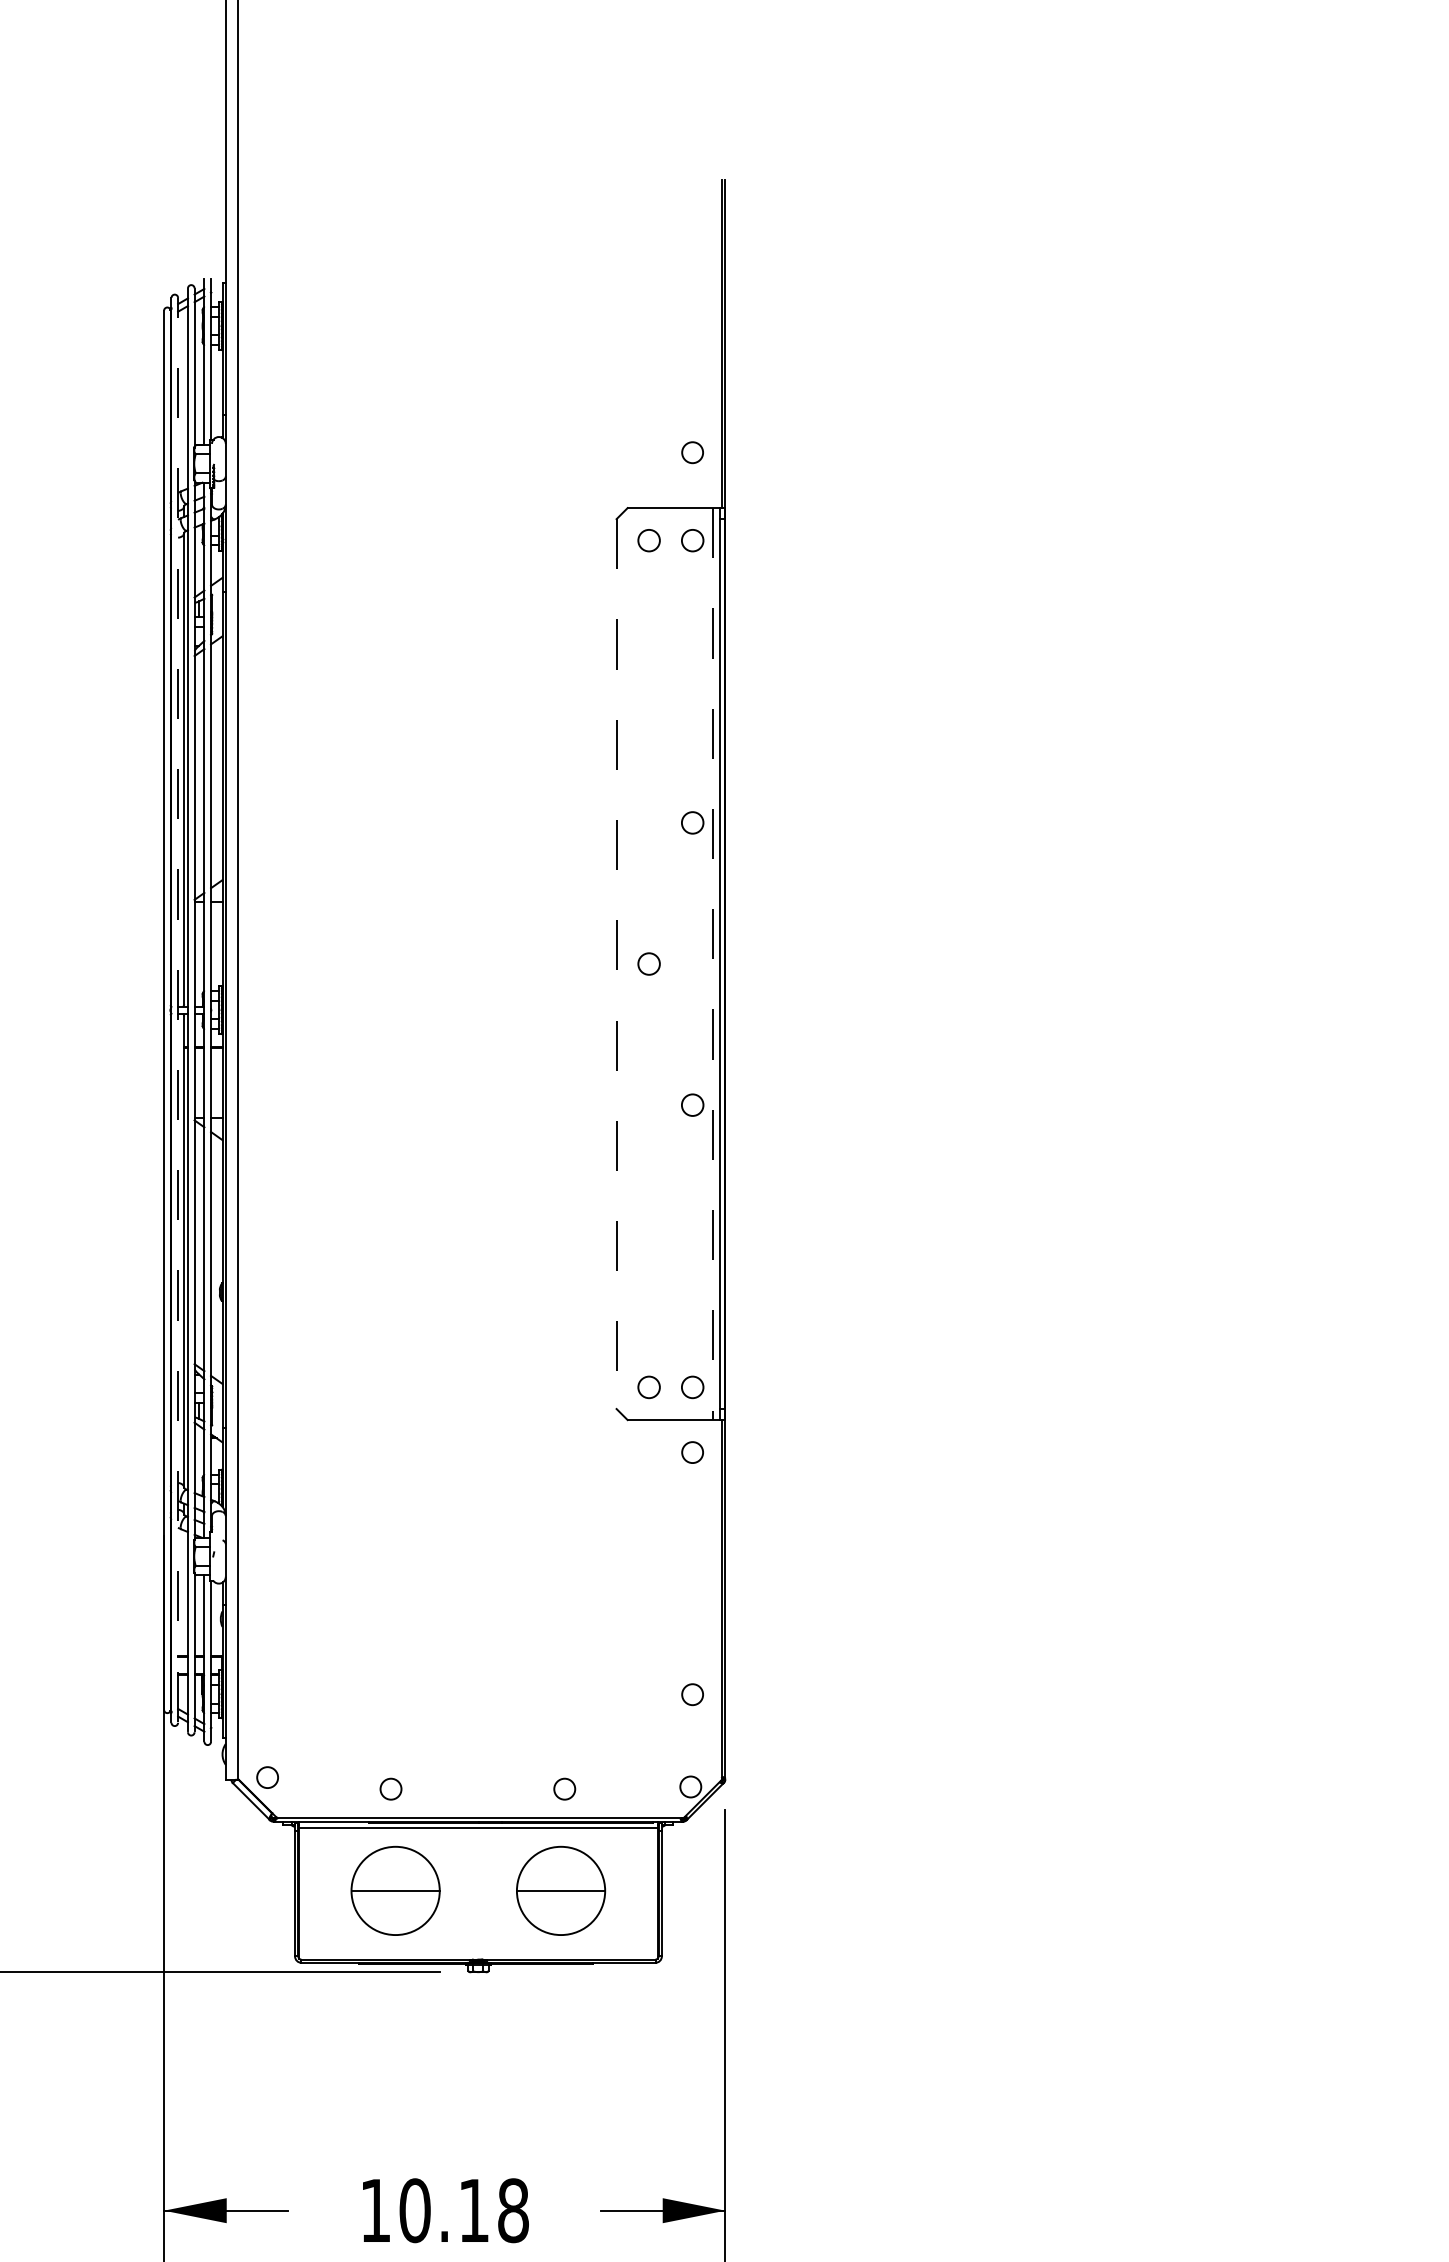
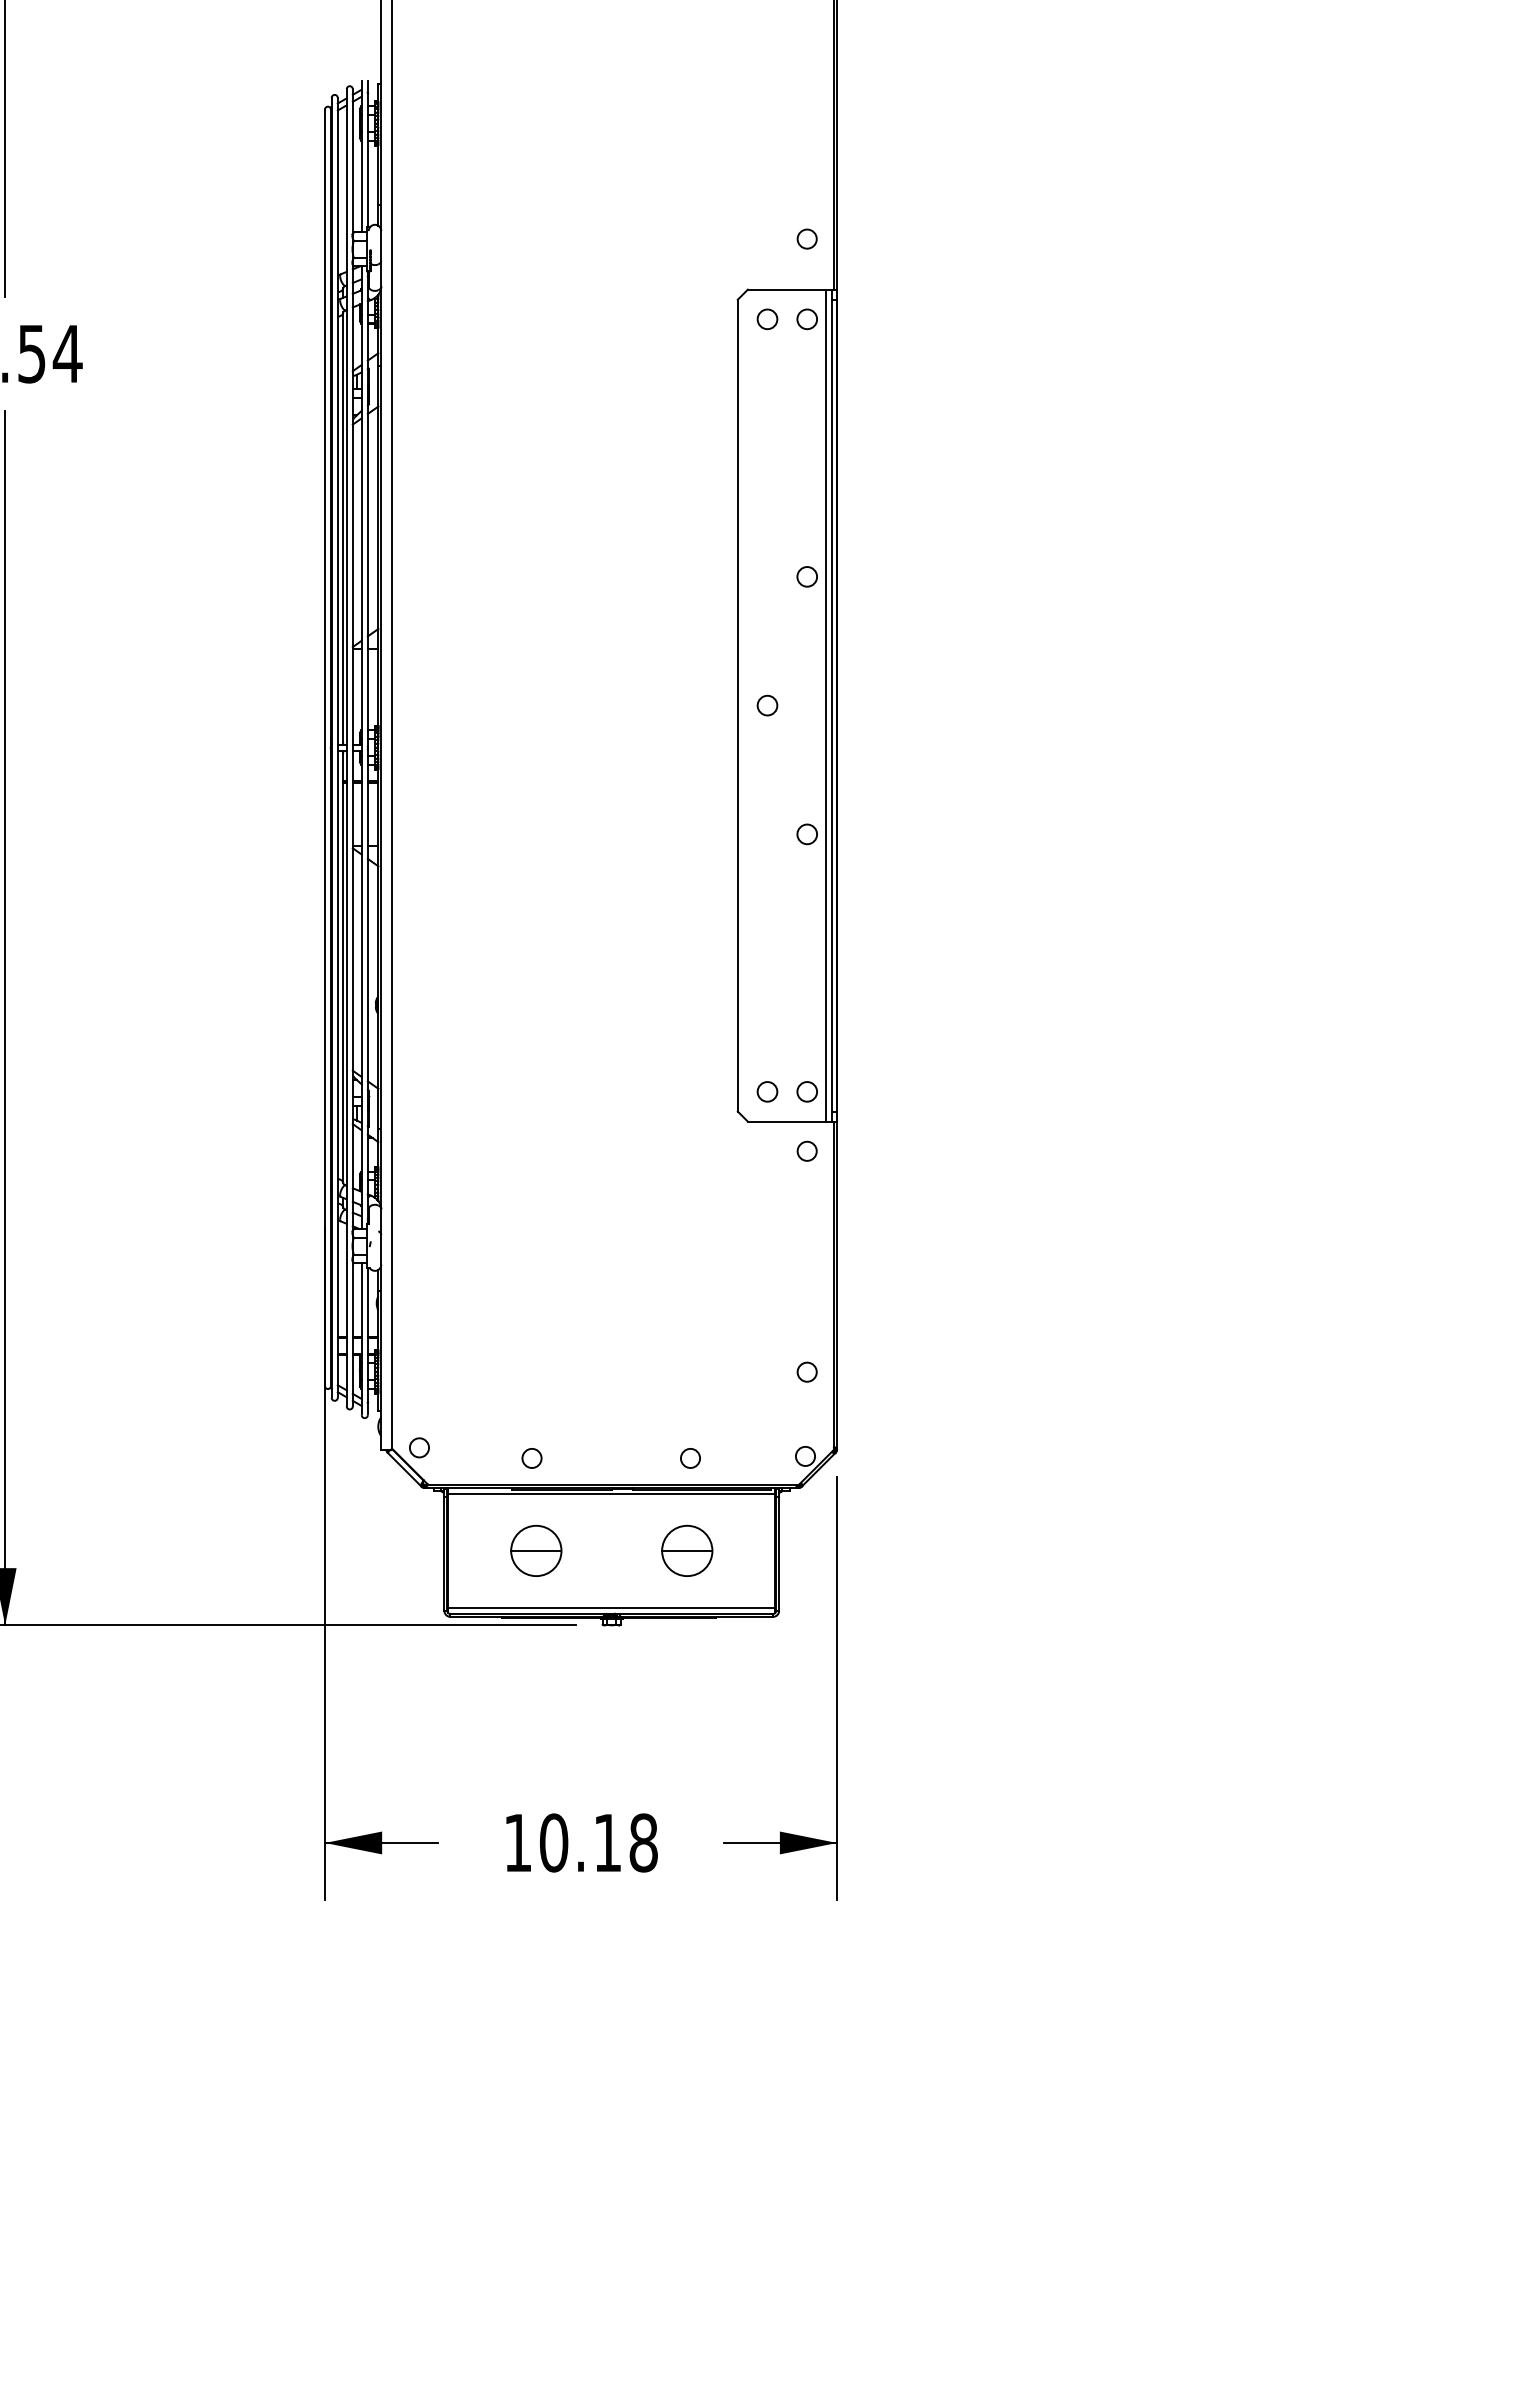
line: (616, 963) -> (737, 705), dashed -> solid
line: (713, 963) -> (826, 705), dashed -> solid
line: (177, 1009) -> (337, 747), dashed -> solid
part: (395, 1890) -> (536, 1550), size x0.62
part: (561, 1890) -> (687, 1550), size x0.62
line: (478, 1953) -> (611, 1608), added

